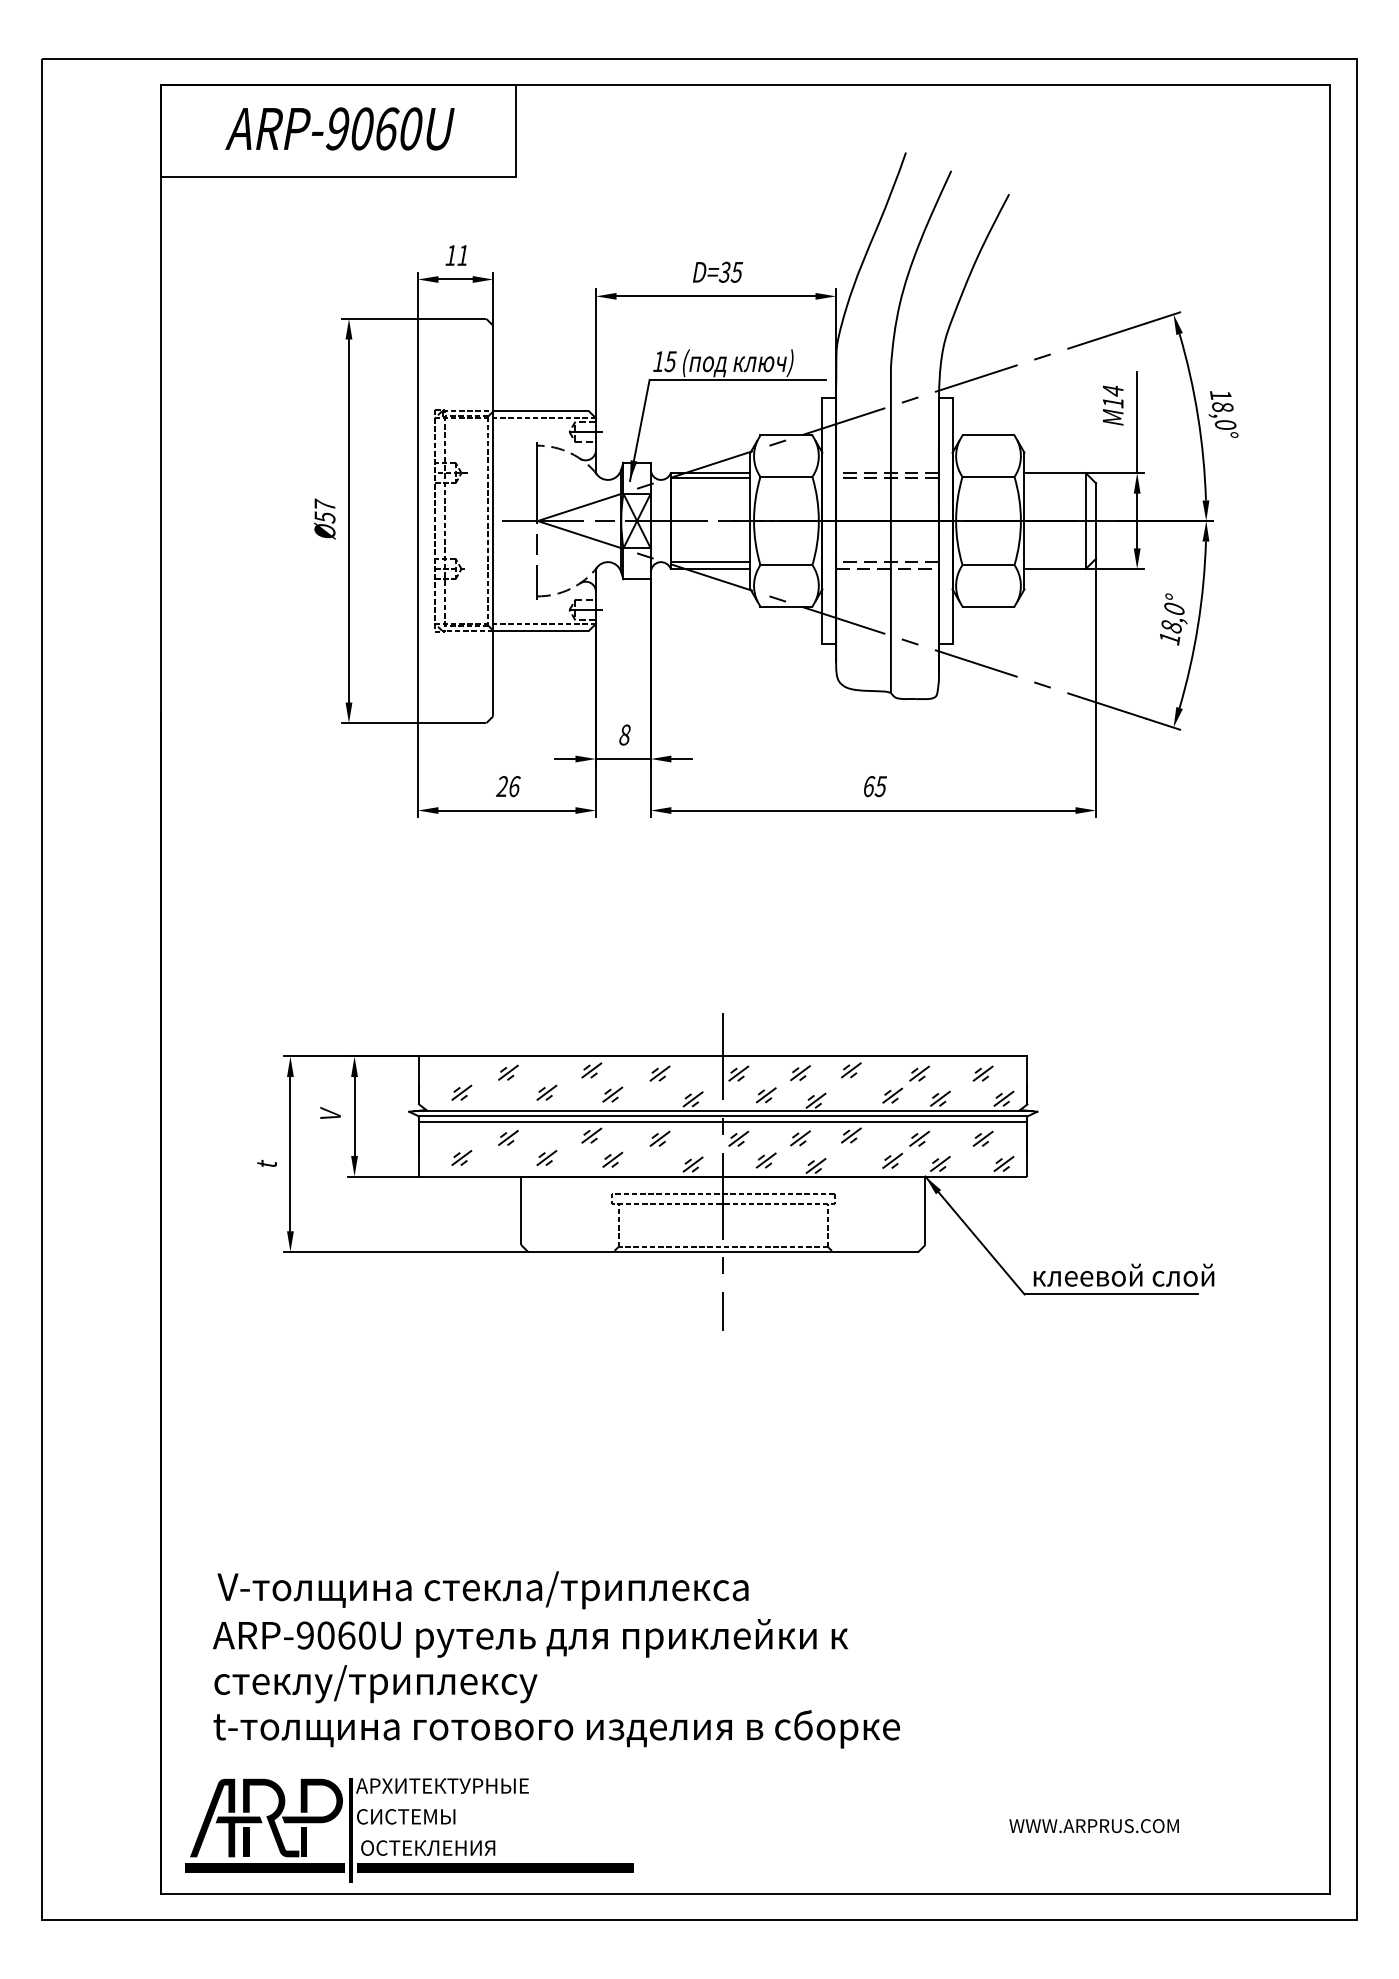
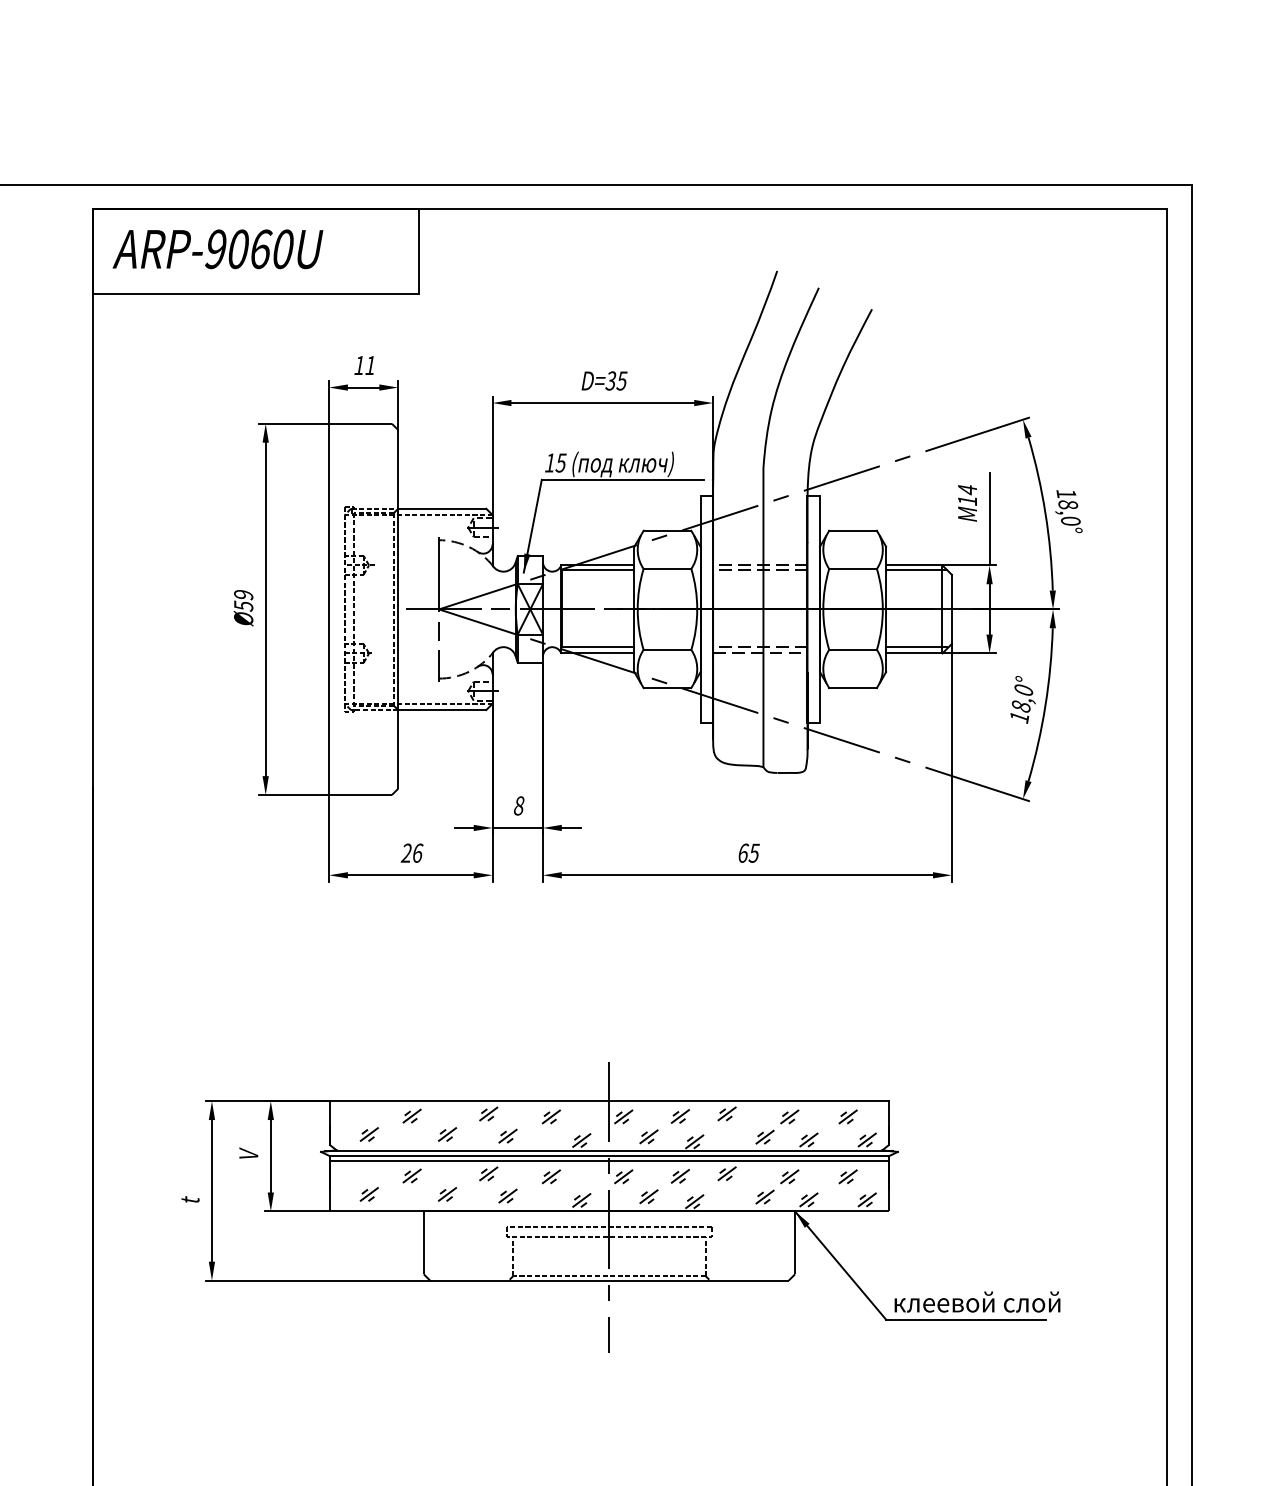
text: (339, 128) -> (217, 248), moved
line: (1057, 478) -> (916, 570), added
text: (324, 504) -> (243, 594), Ø57 -> Ø59
line: (1057, 562) -> (916, 647), added

